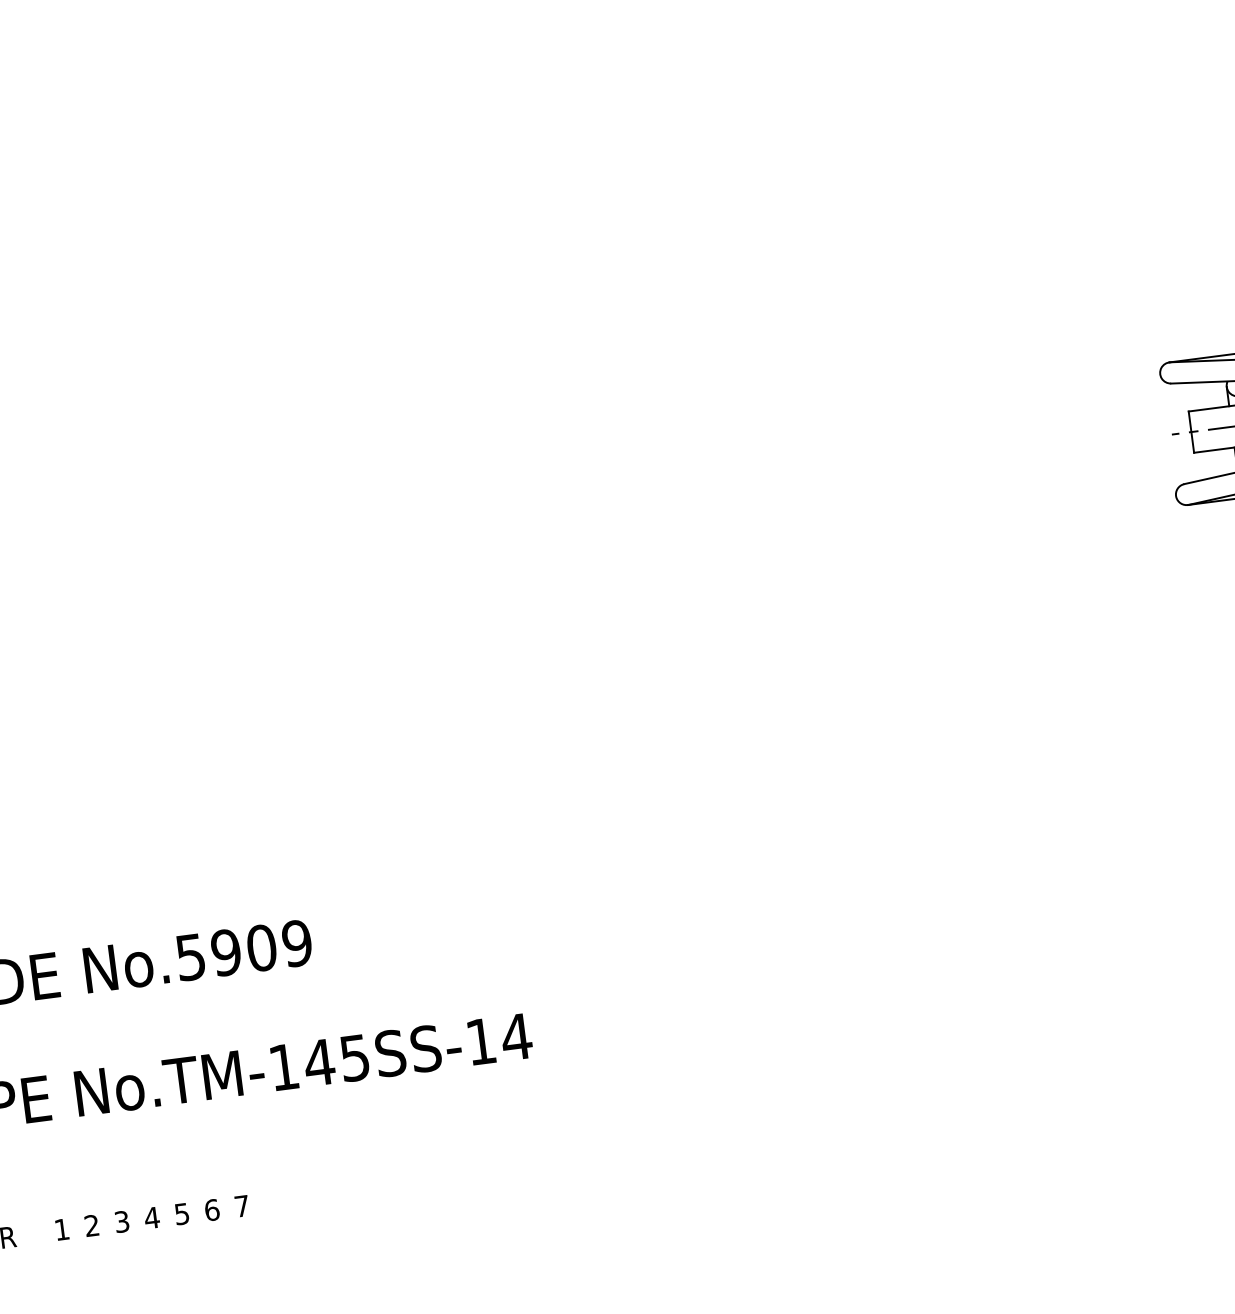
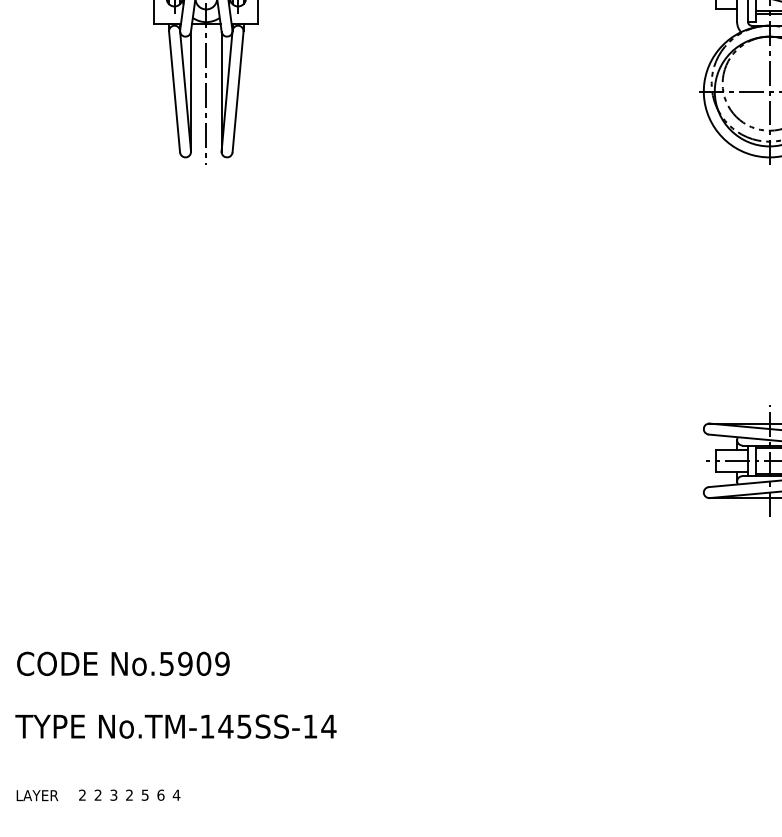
text: (241, 1204) -> (176, 794), 7 -> 4
text: (151, 1216) -> (129, 794), 4 -> 2
text: (61, 1228) -> (82, 794), 1 -> 2

